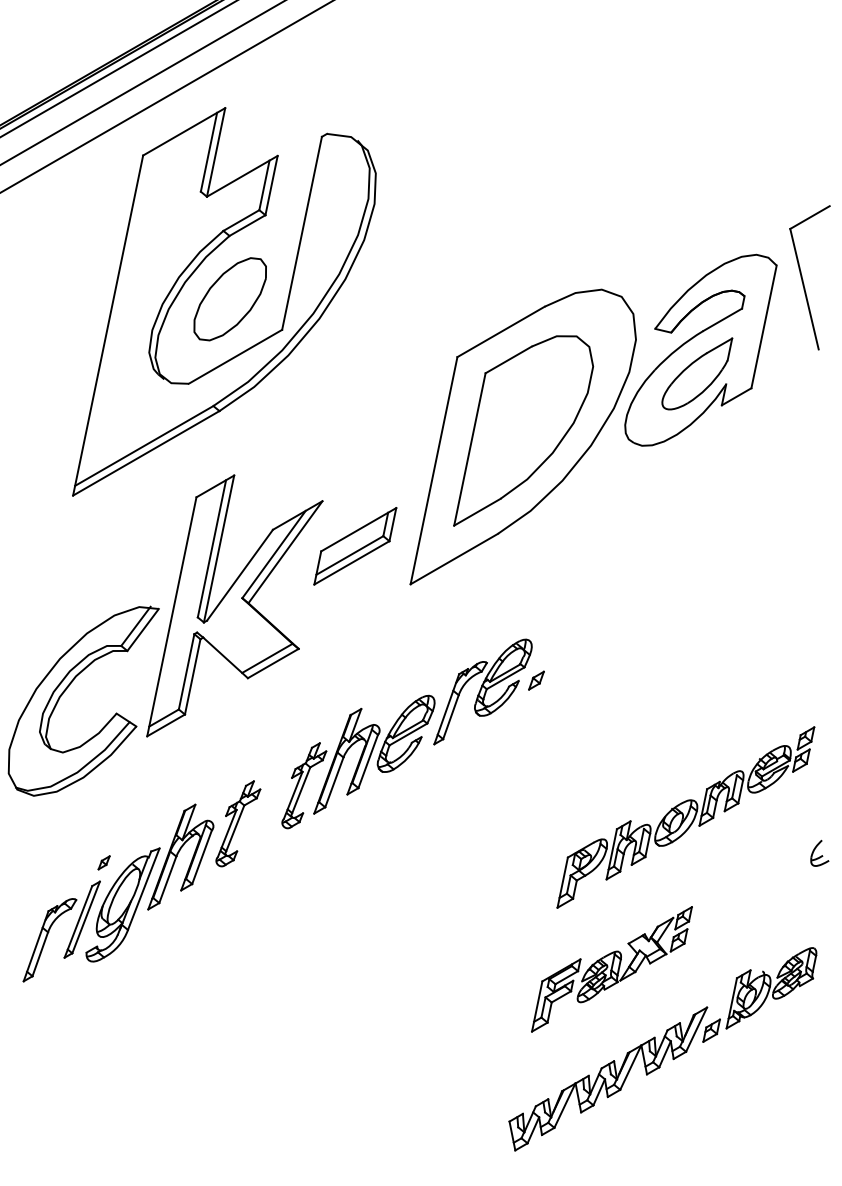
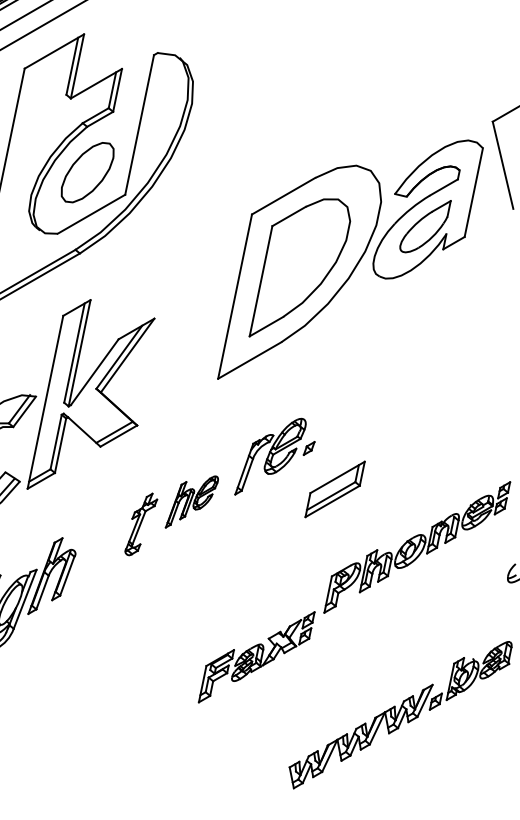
part: (355, 546) -> (335, 489), moved
part: (374, 754) -> (192, 501), size x0.6
part: (238, 823) -> (93, 551), removed
part: (611, 969) -> (256, 657), moved

